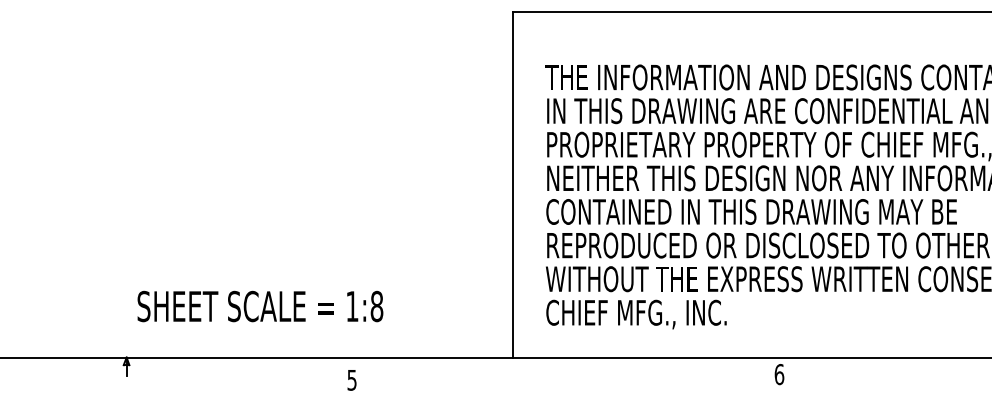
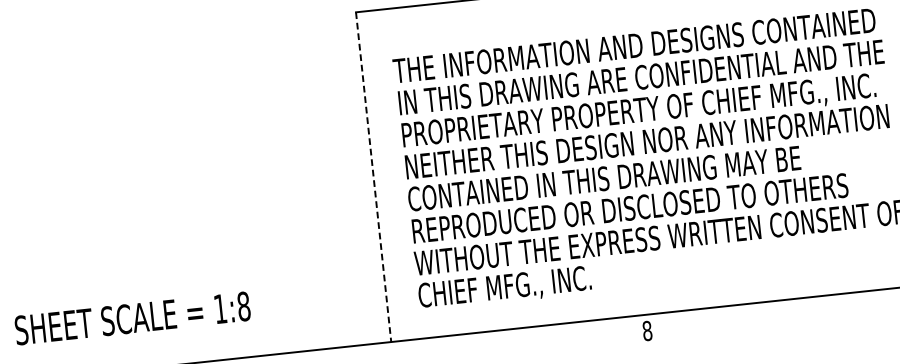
line: (512, 184) -> (373, 176), solid -> dashed
text: (260, 306) -> (132, 318), moved
text: (779, 374) -> (647, 330), 6 -> 8

